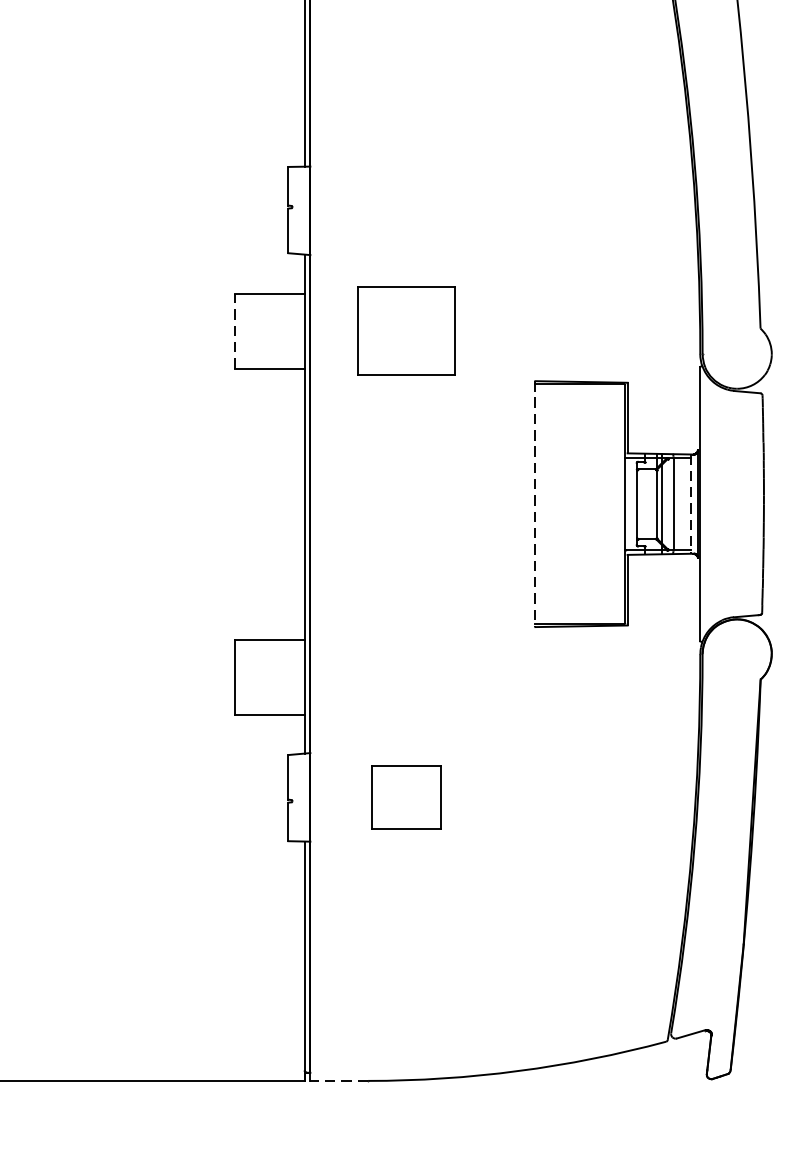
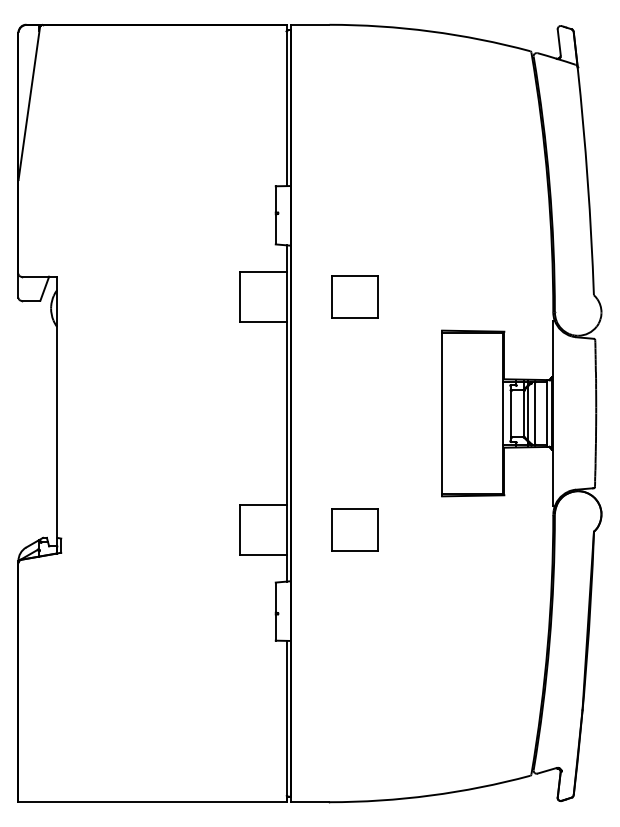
line: (236, 330) -> (240, 296), dashed -> solid
part: (405, 330) -> (354, 296), size x0.71
line: (535, 504) -> (442, 413), dashed -> solid
line: (691, 504) -> (547, 413), dashed -> solid
part: (405, 796) -> (354, 529), moved
line: (338, 1081) -> (309, 802), dashed -> solid

